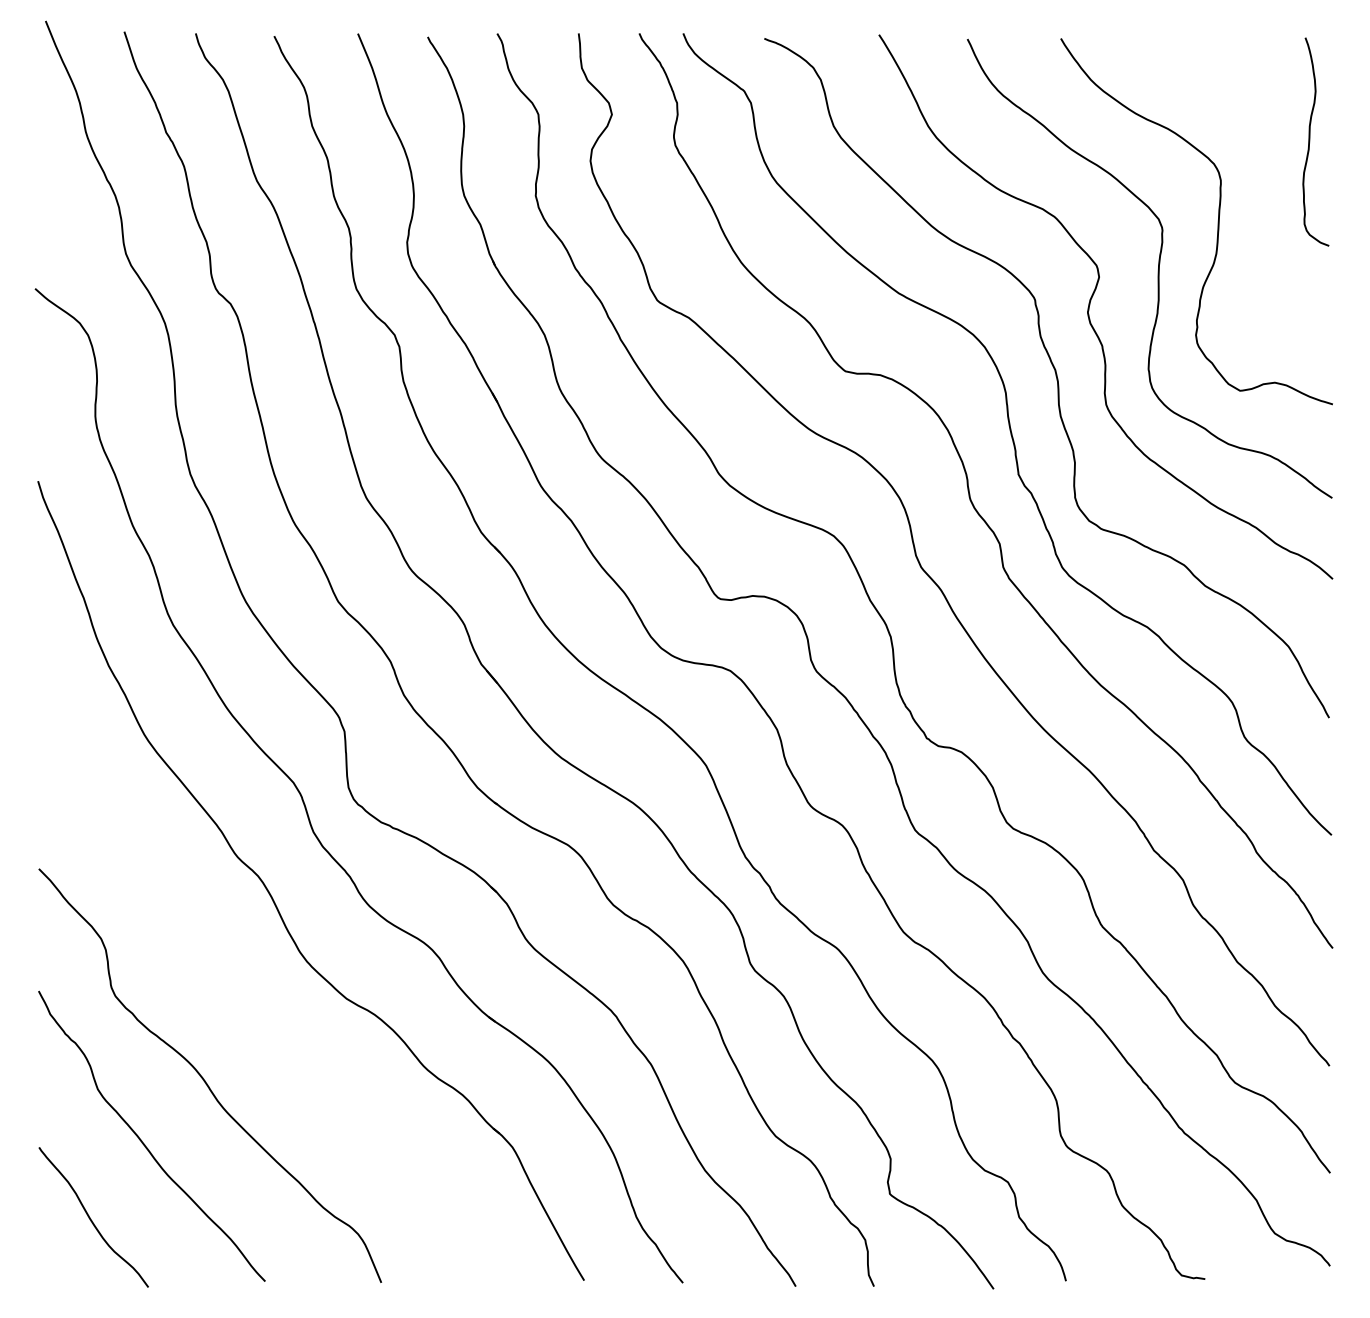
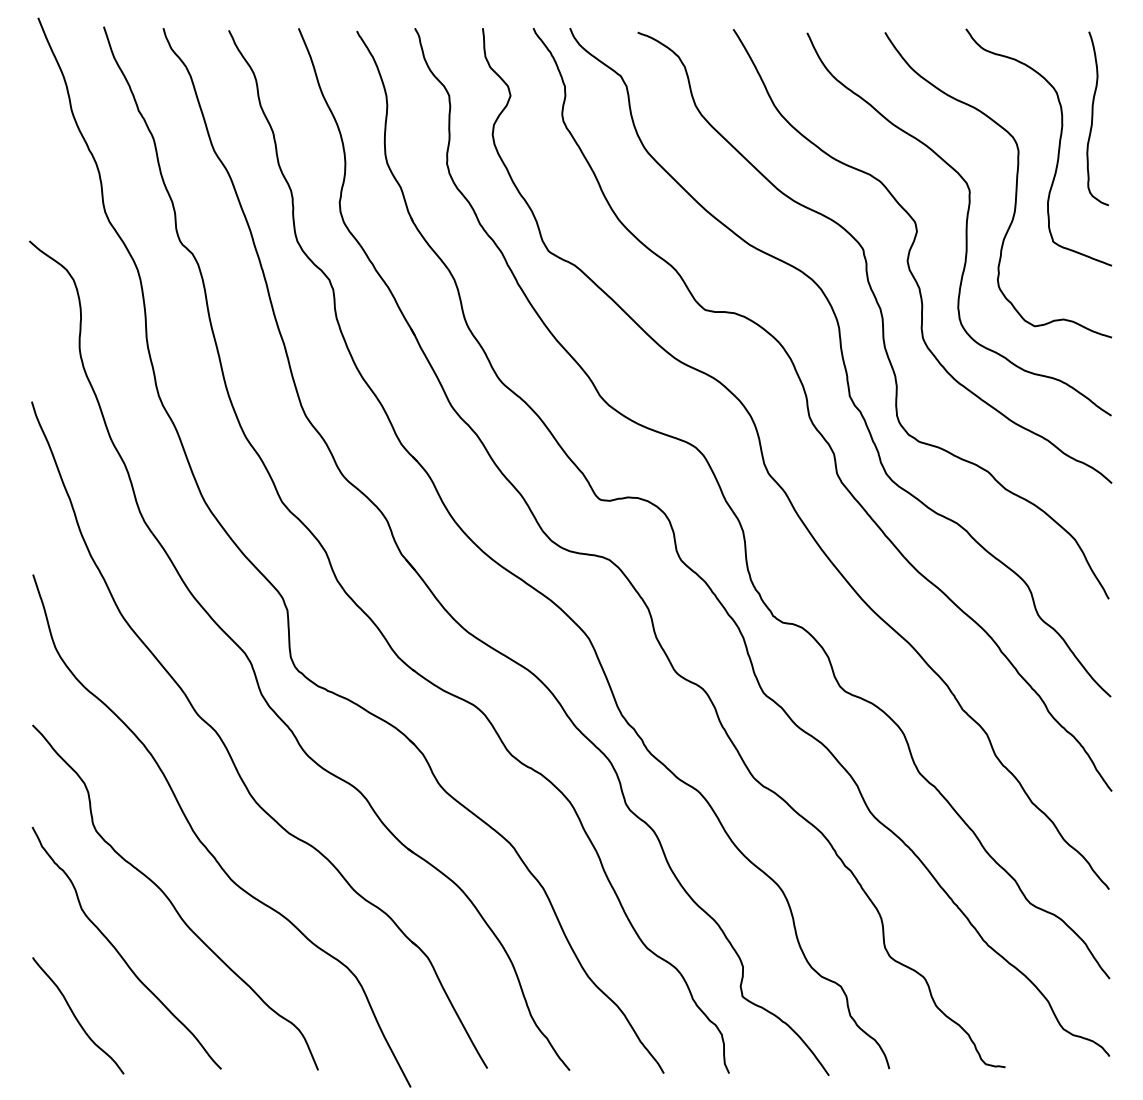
curve: (1268, 178) -> (1058, 149), added
curve: (246, 1013) -> (205, 845), added

